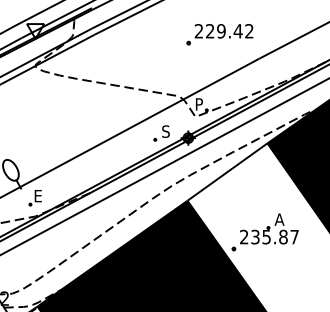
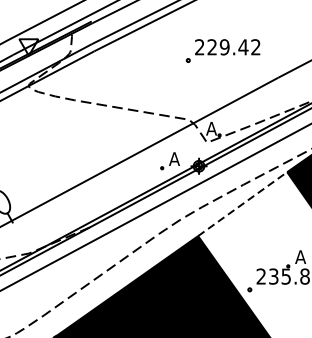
part: (219, 34) -> (222, 50), moved
text: (199, 104) -> (211, 128), P -> A
text: (166, 131) -> (174, 158), S -> A
line: (227, 171) -> (242, 203), solid -> dashed
part: (34, 198) -> (27, 233), removed

